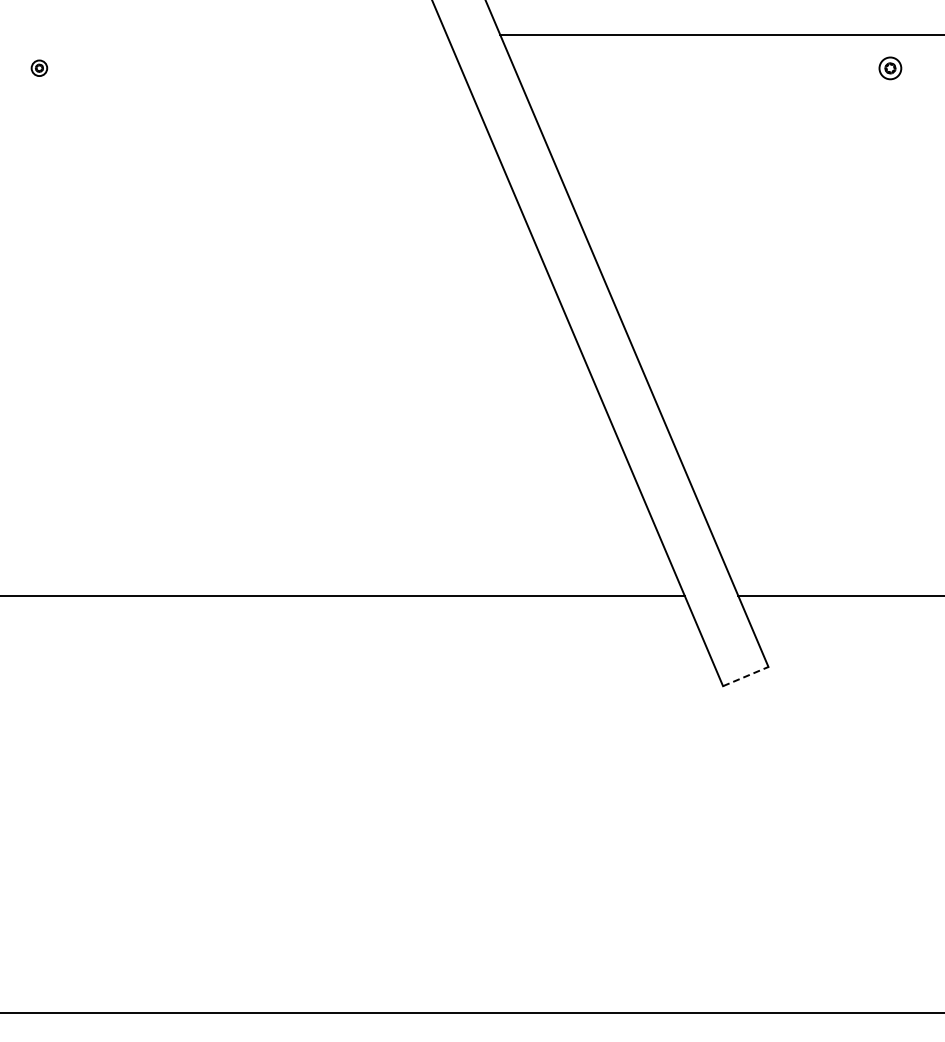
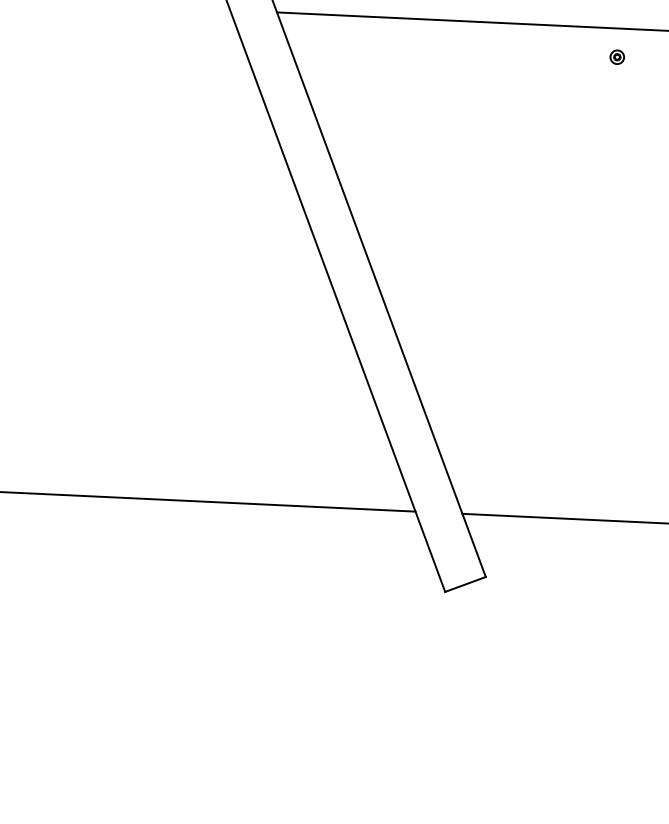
part: (889, 67) -> (616, 56), size x0.71
line: (745, 676) -> (465, 584), dashed -> solid

